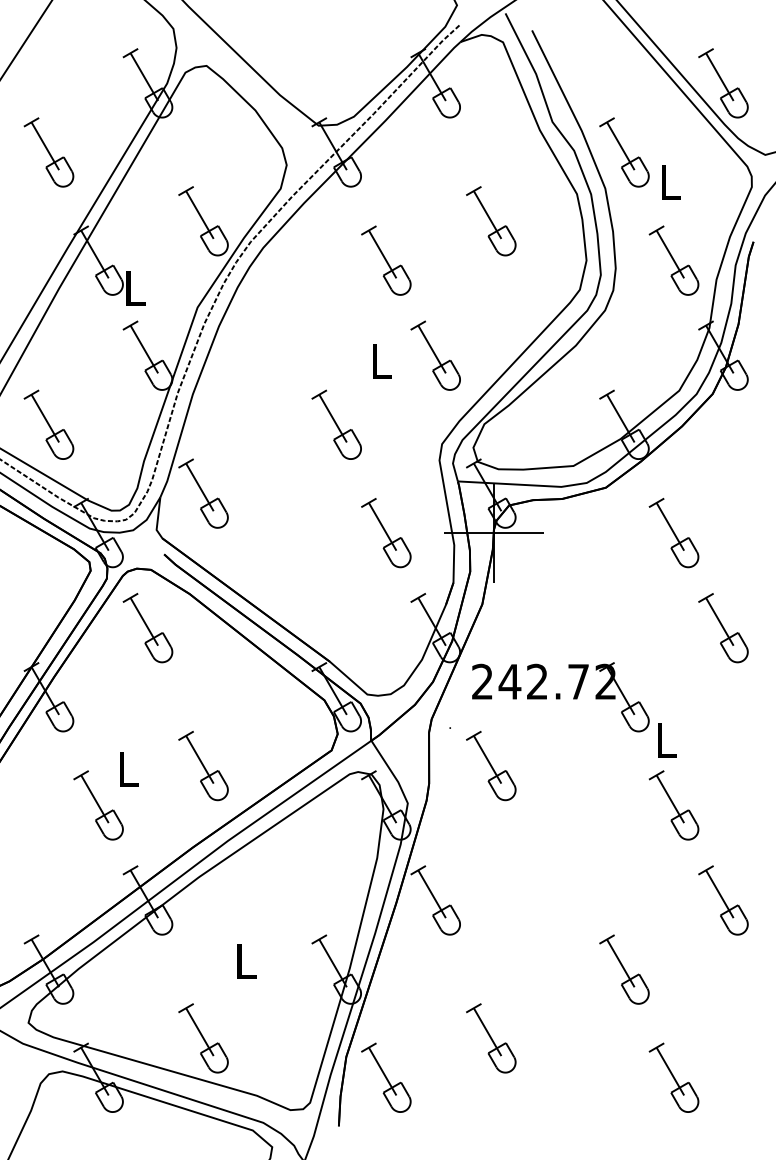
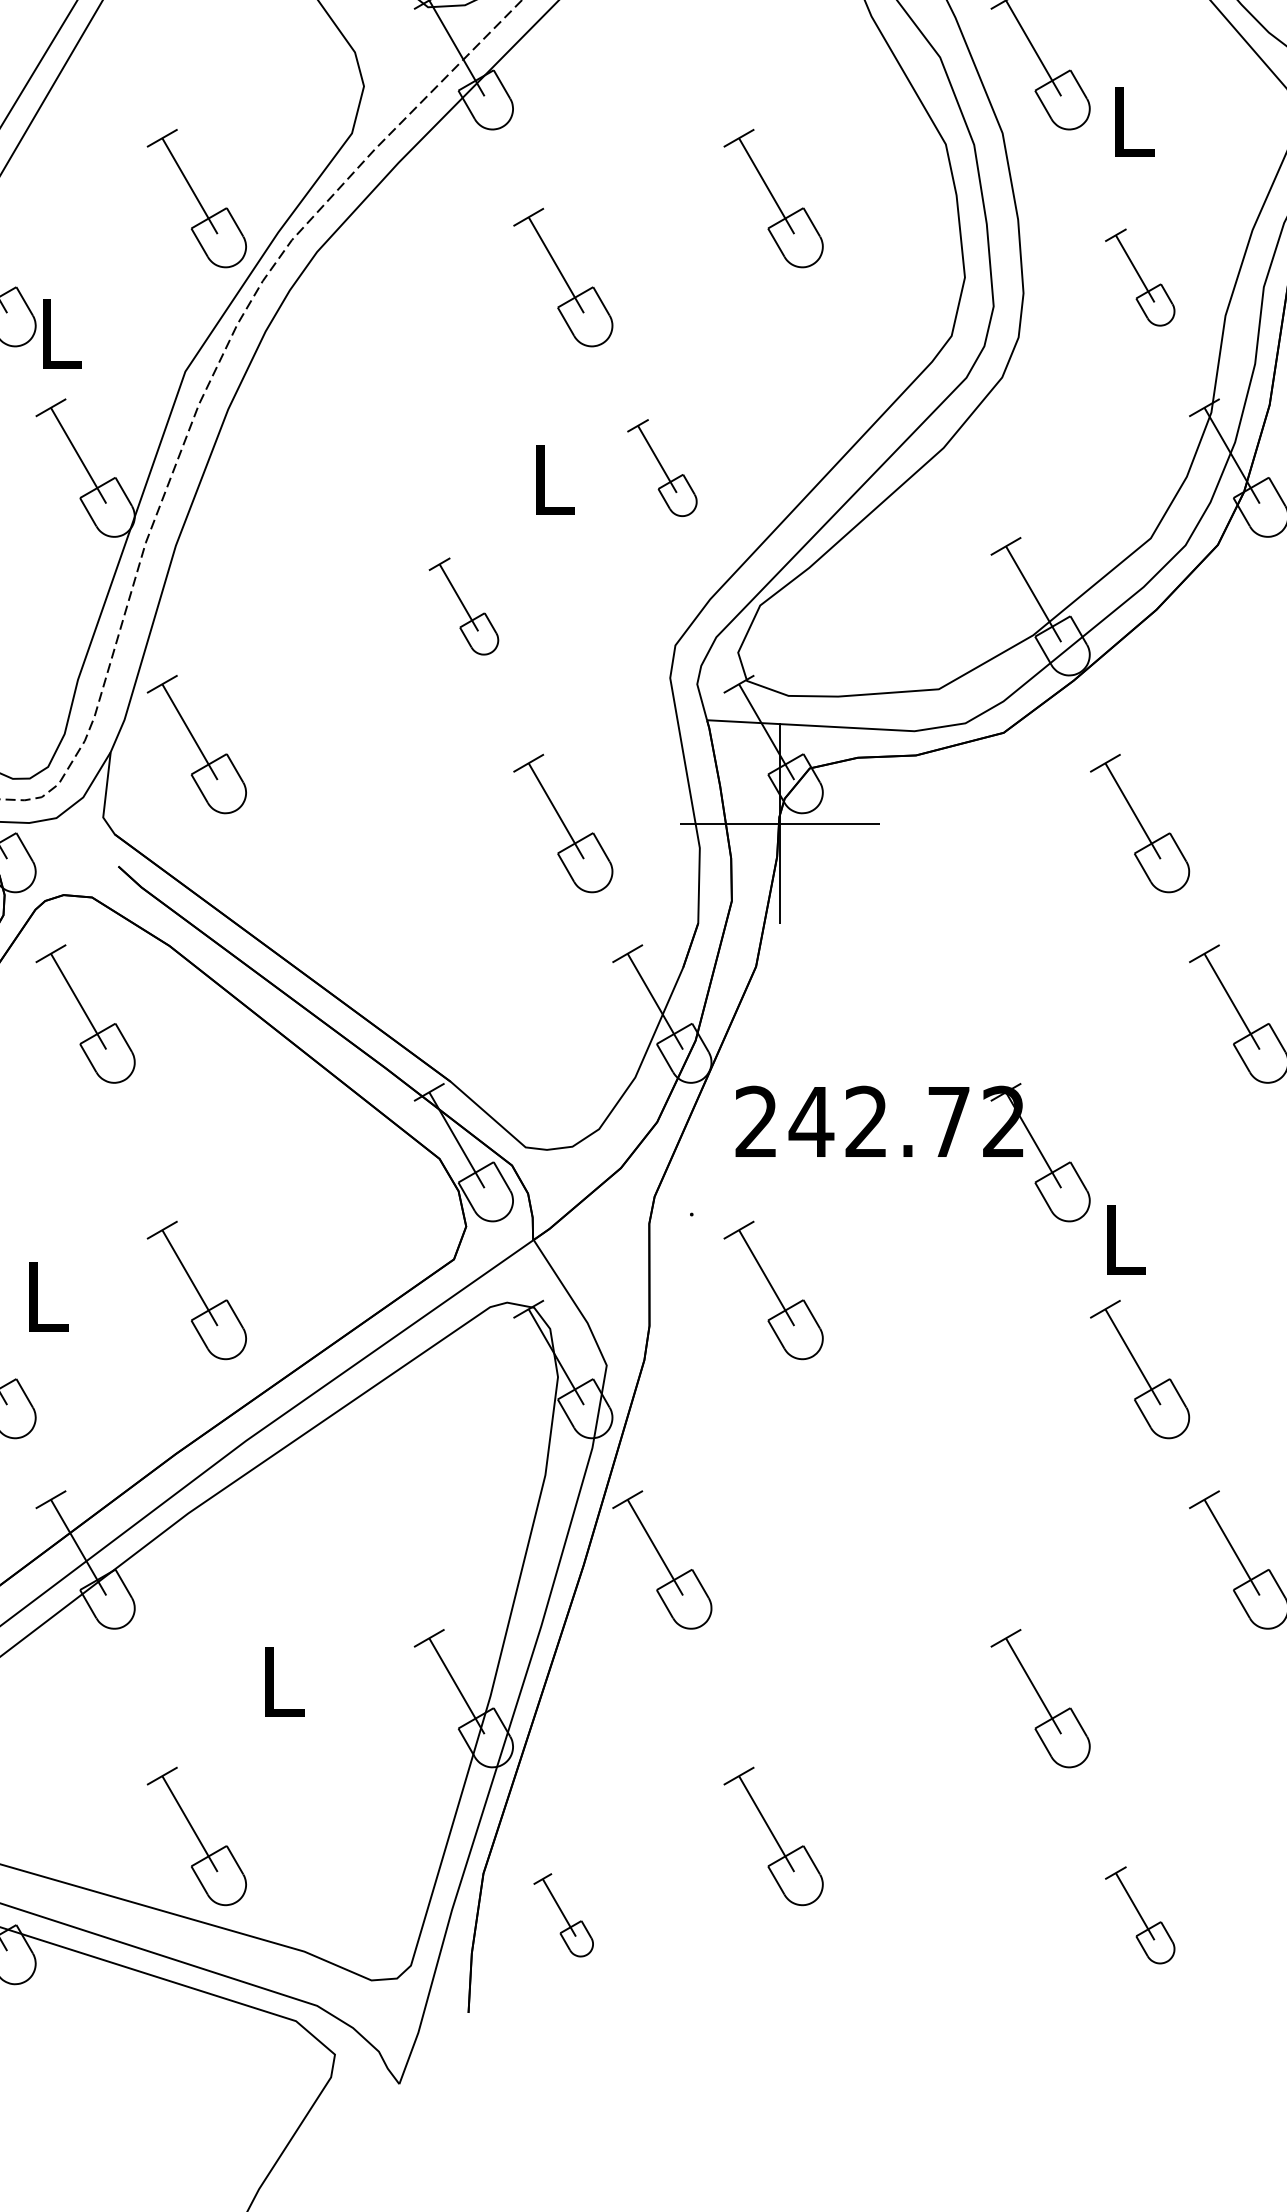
part: (673, 260) -> (1139, 277), size x0.7
part: (435, 355) -> (662, 467), size x0.7
part: (336, 424) -> (463, 606), size x0.7
part: (386, 1077) -> (563, 1914), size x0.6
part: (673, 1077) -> (1139, 1914), size x0.7

